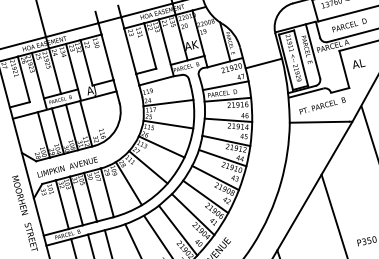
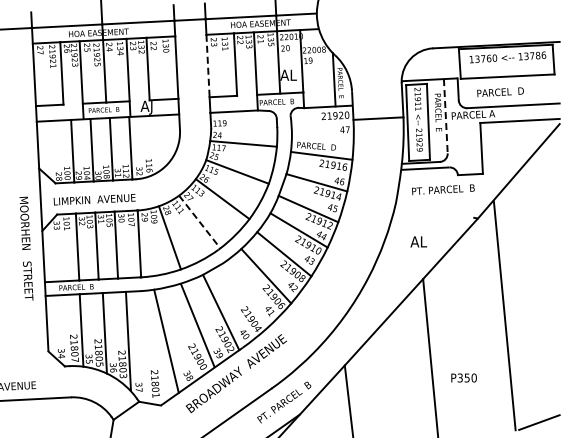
text: (195, 43) -> (295, 74), AK -> AL
line: (130, 51) -> (208, 66), solid -> dashed
line: (312, 51) -> (445, 116), solid -> dashed
text: (358, 63) -> (418, 241), moved
line: (225, 85) -> (322, 136), removed
line: (319, 121) -> (434, 209), removed
line: (148, 167) -> (200, 222), solid -> dashed
line: (193, 214) -> (245, 295), removed

